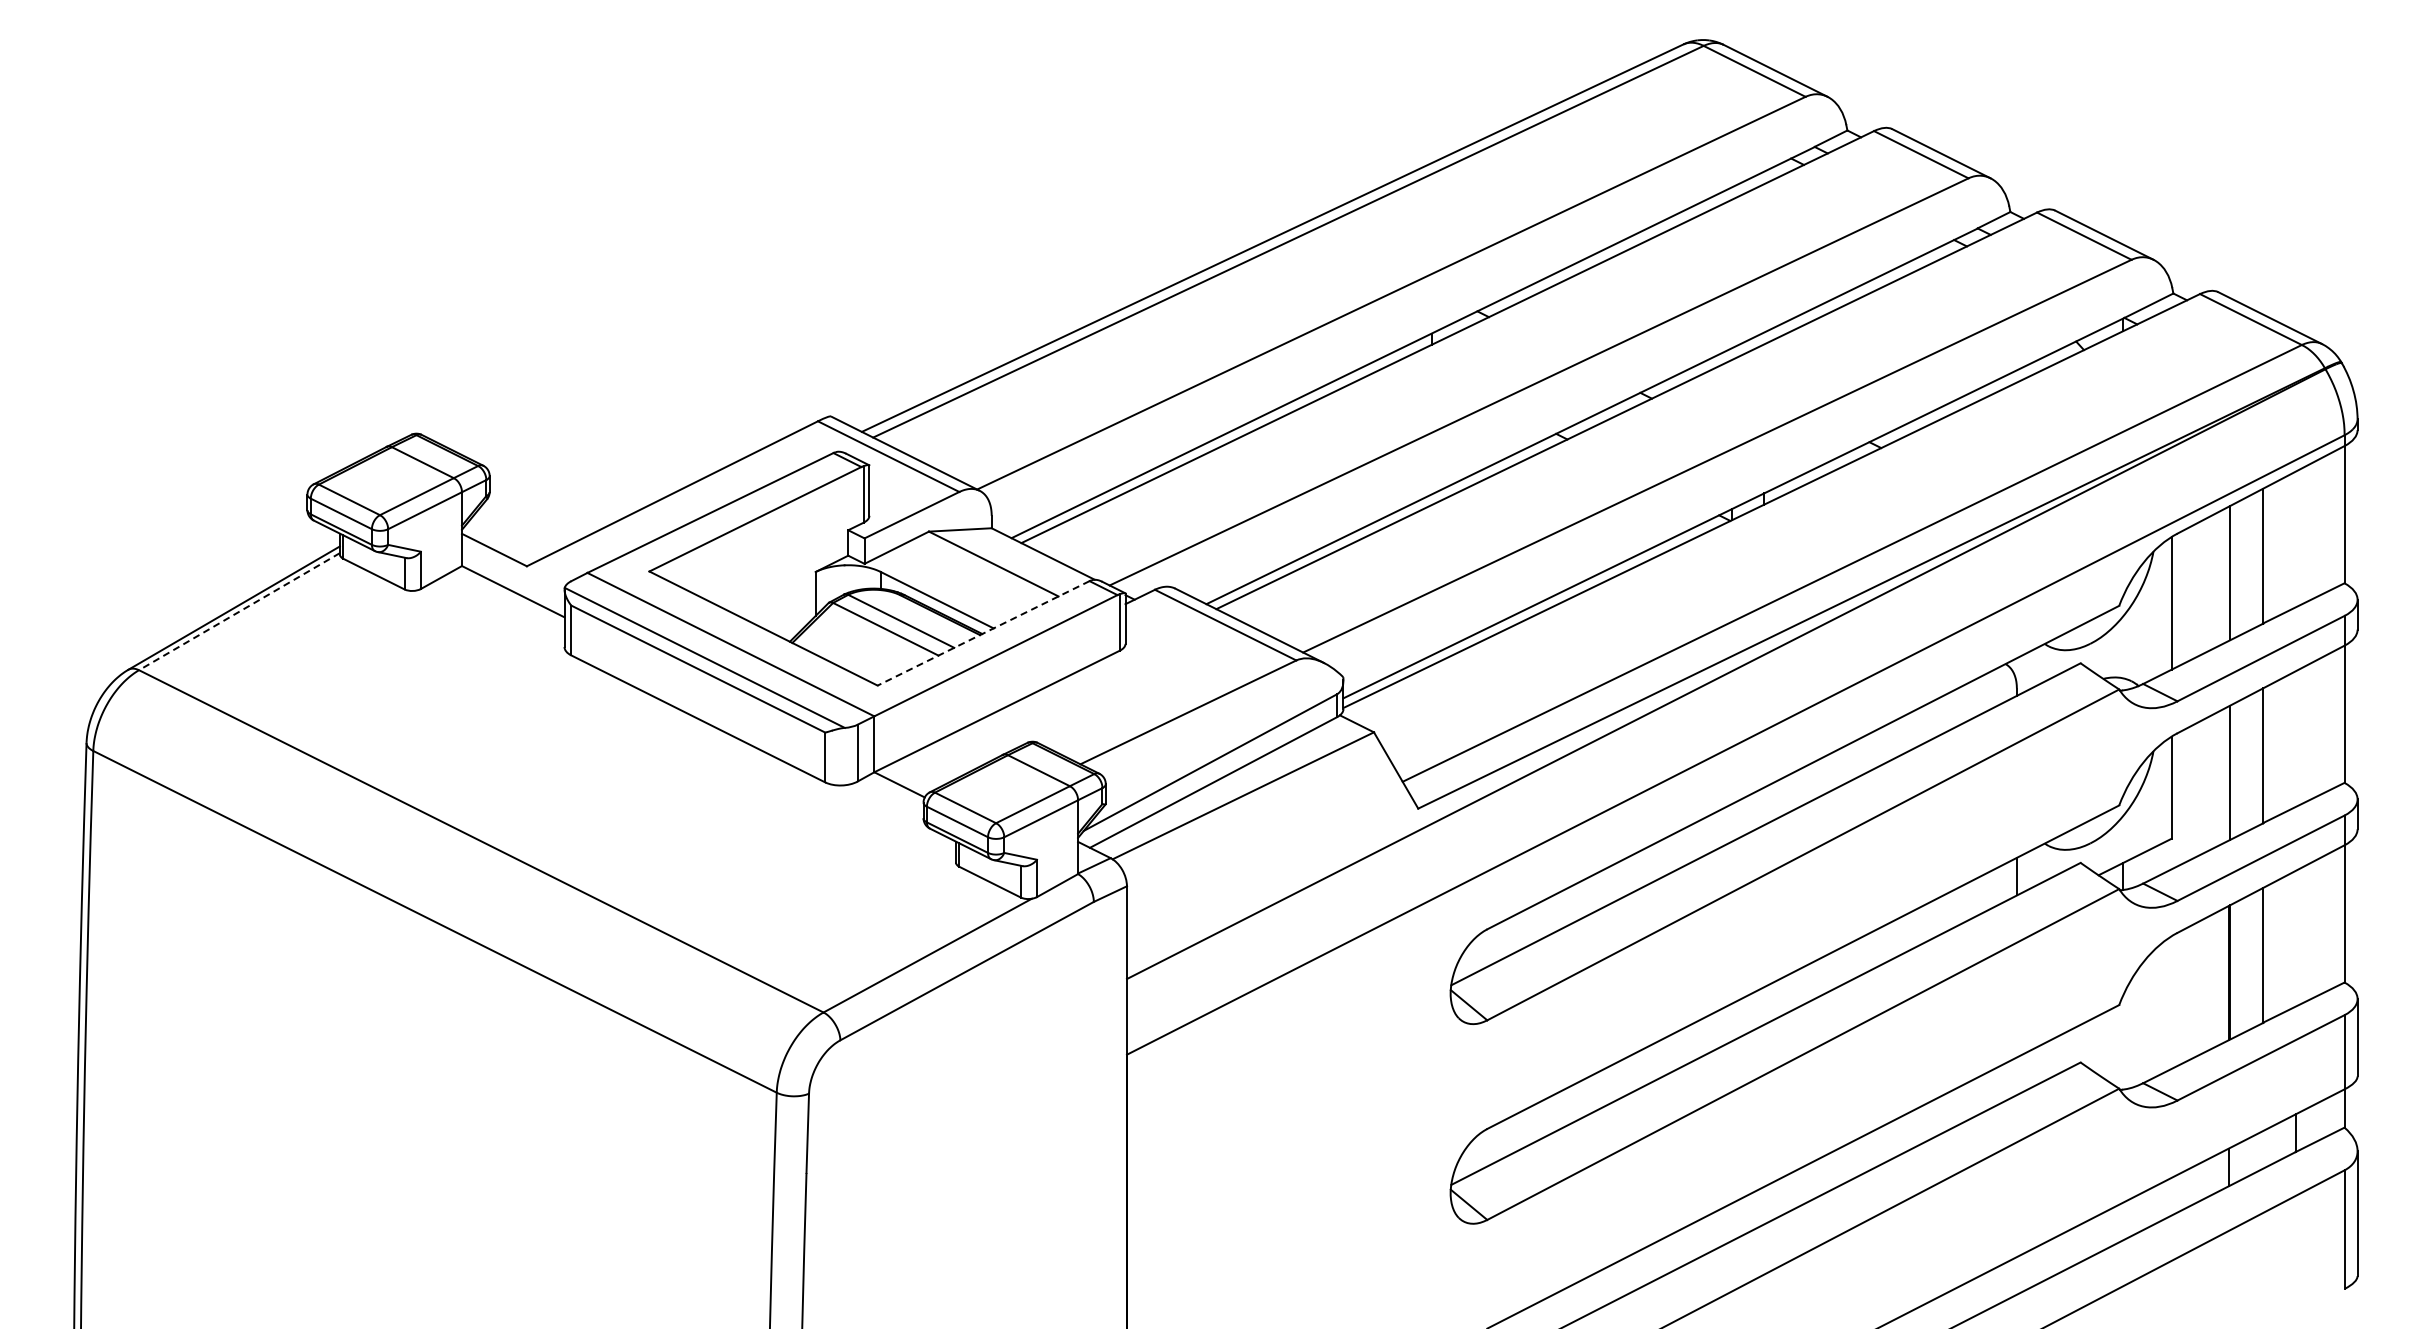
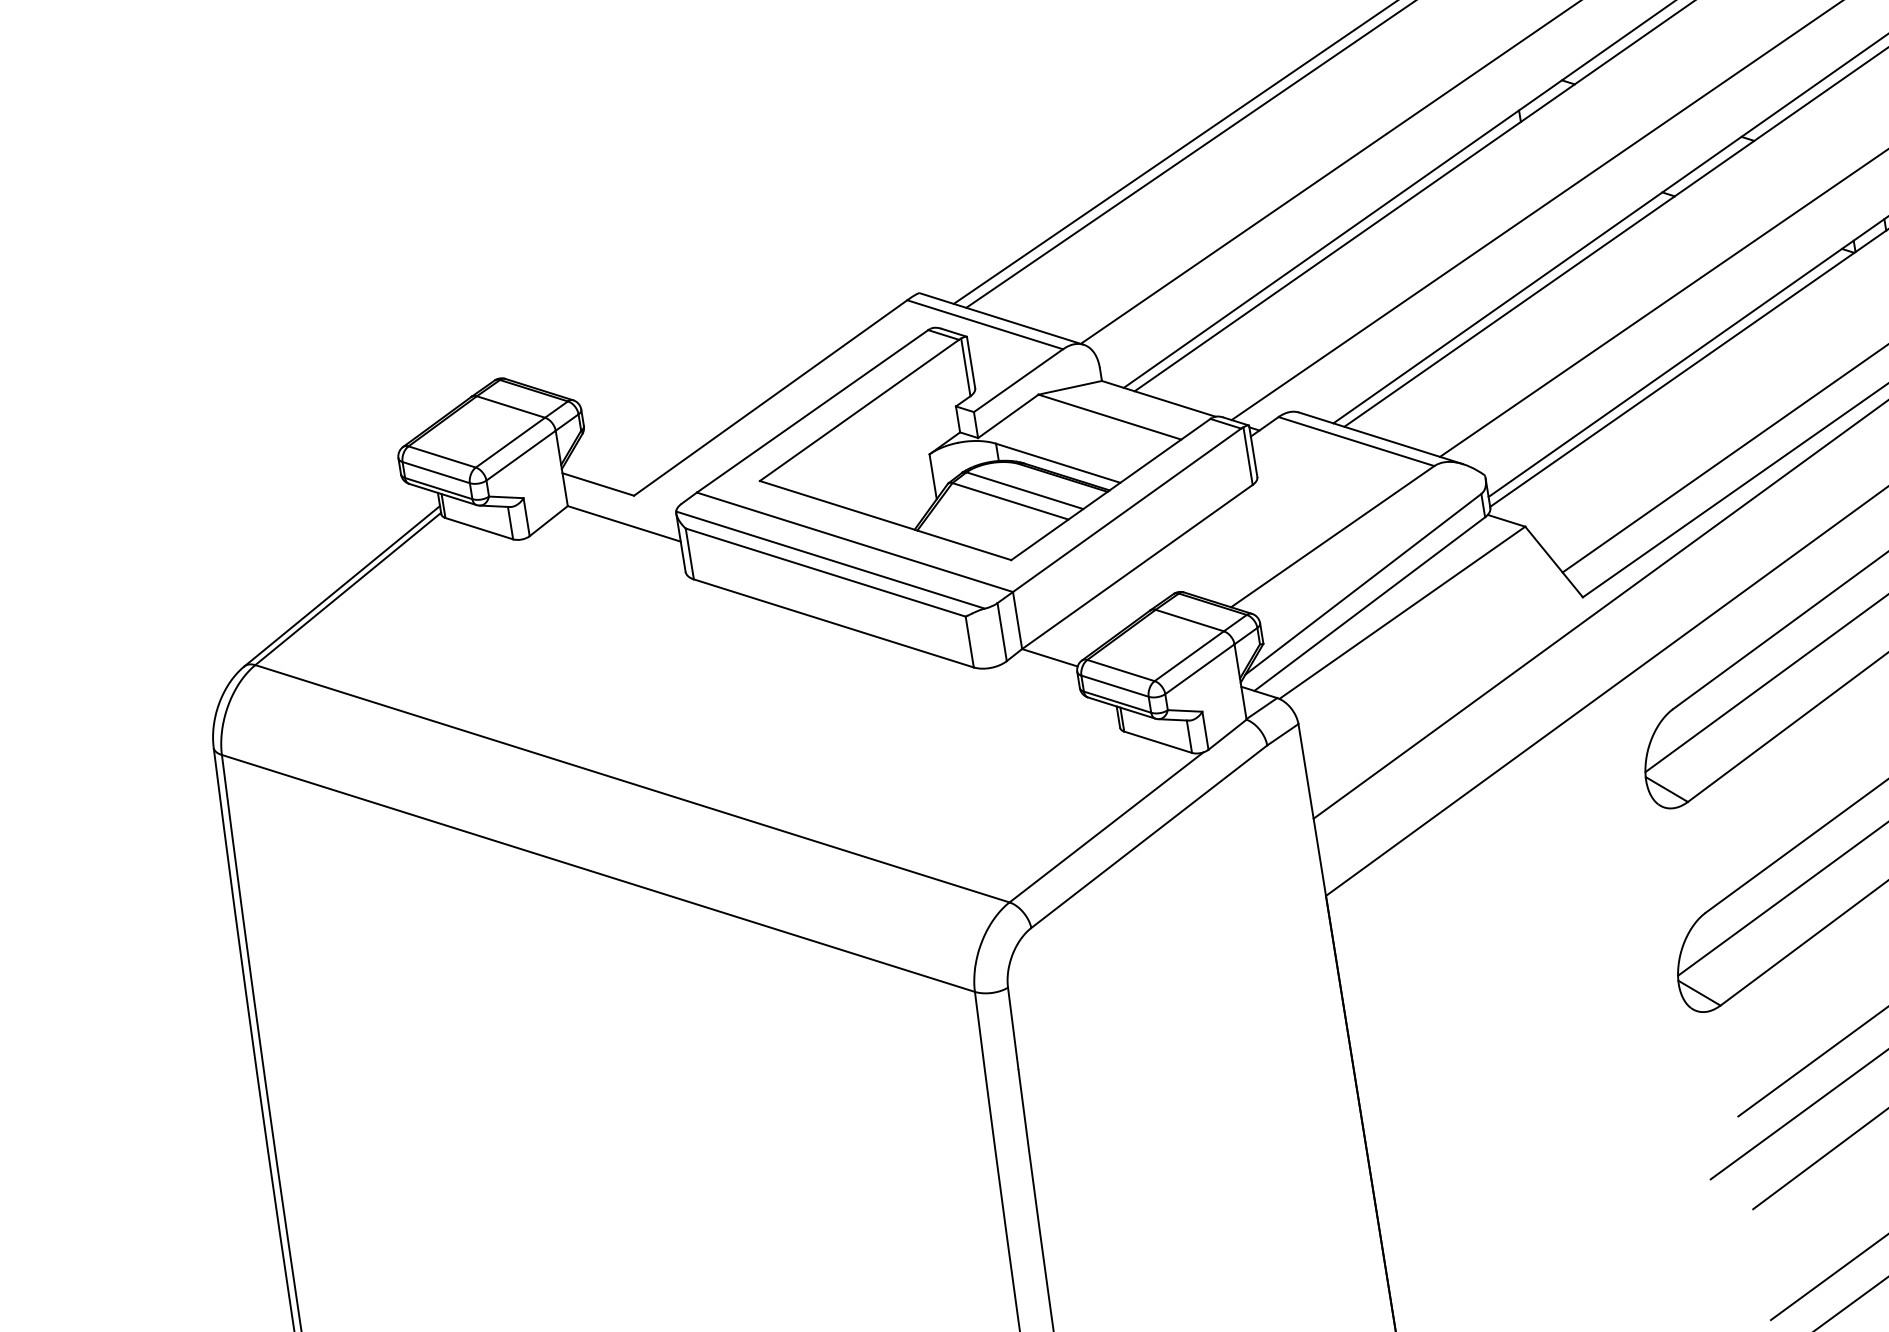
line: (239, 611) -> (348, 588), dashed -> solid
line: (983, 633) -> (1110, 489), dashed -> solid

